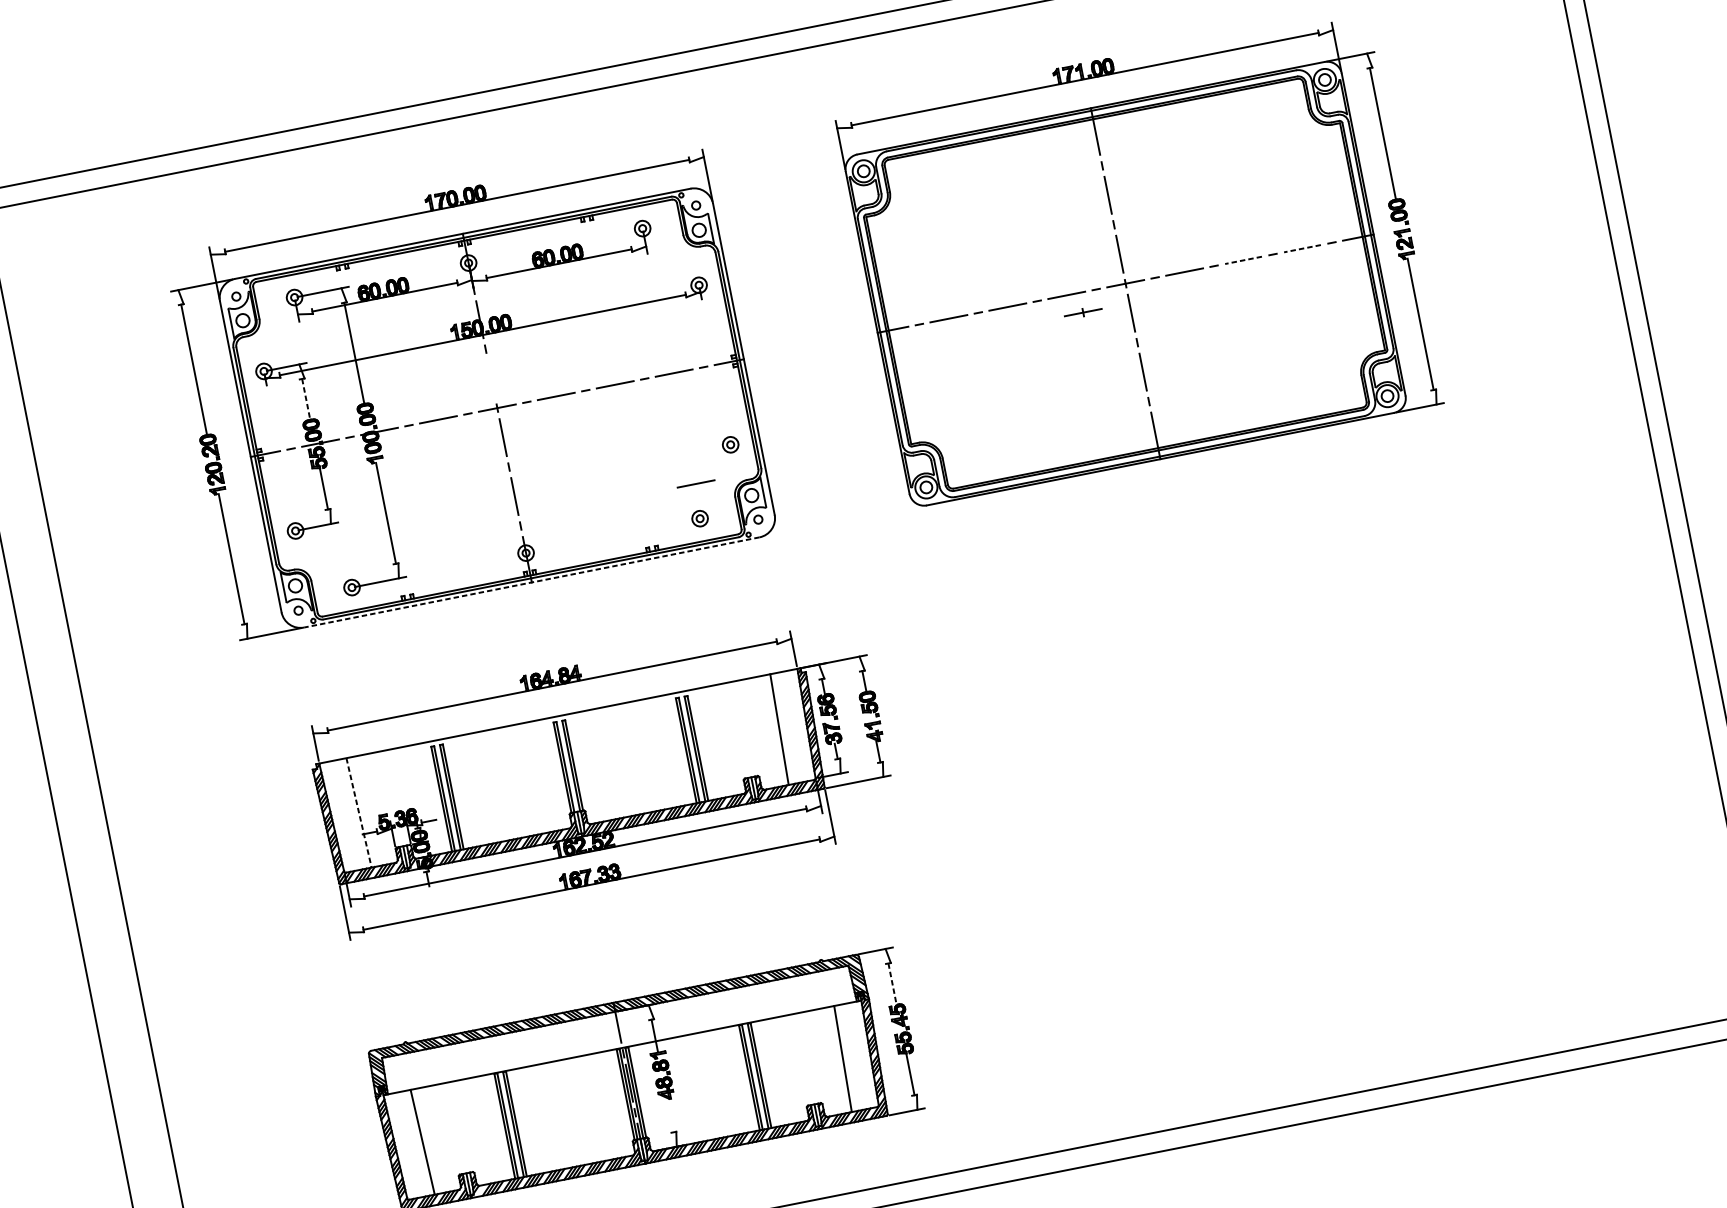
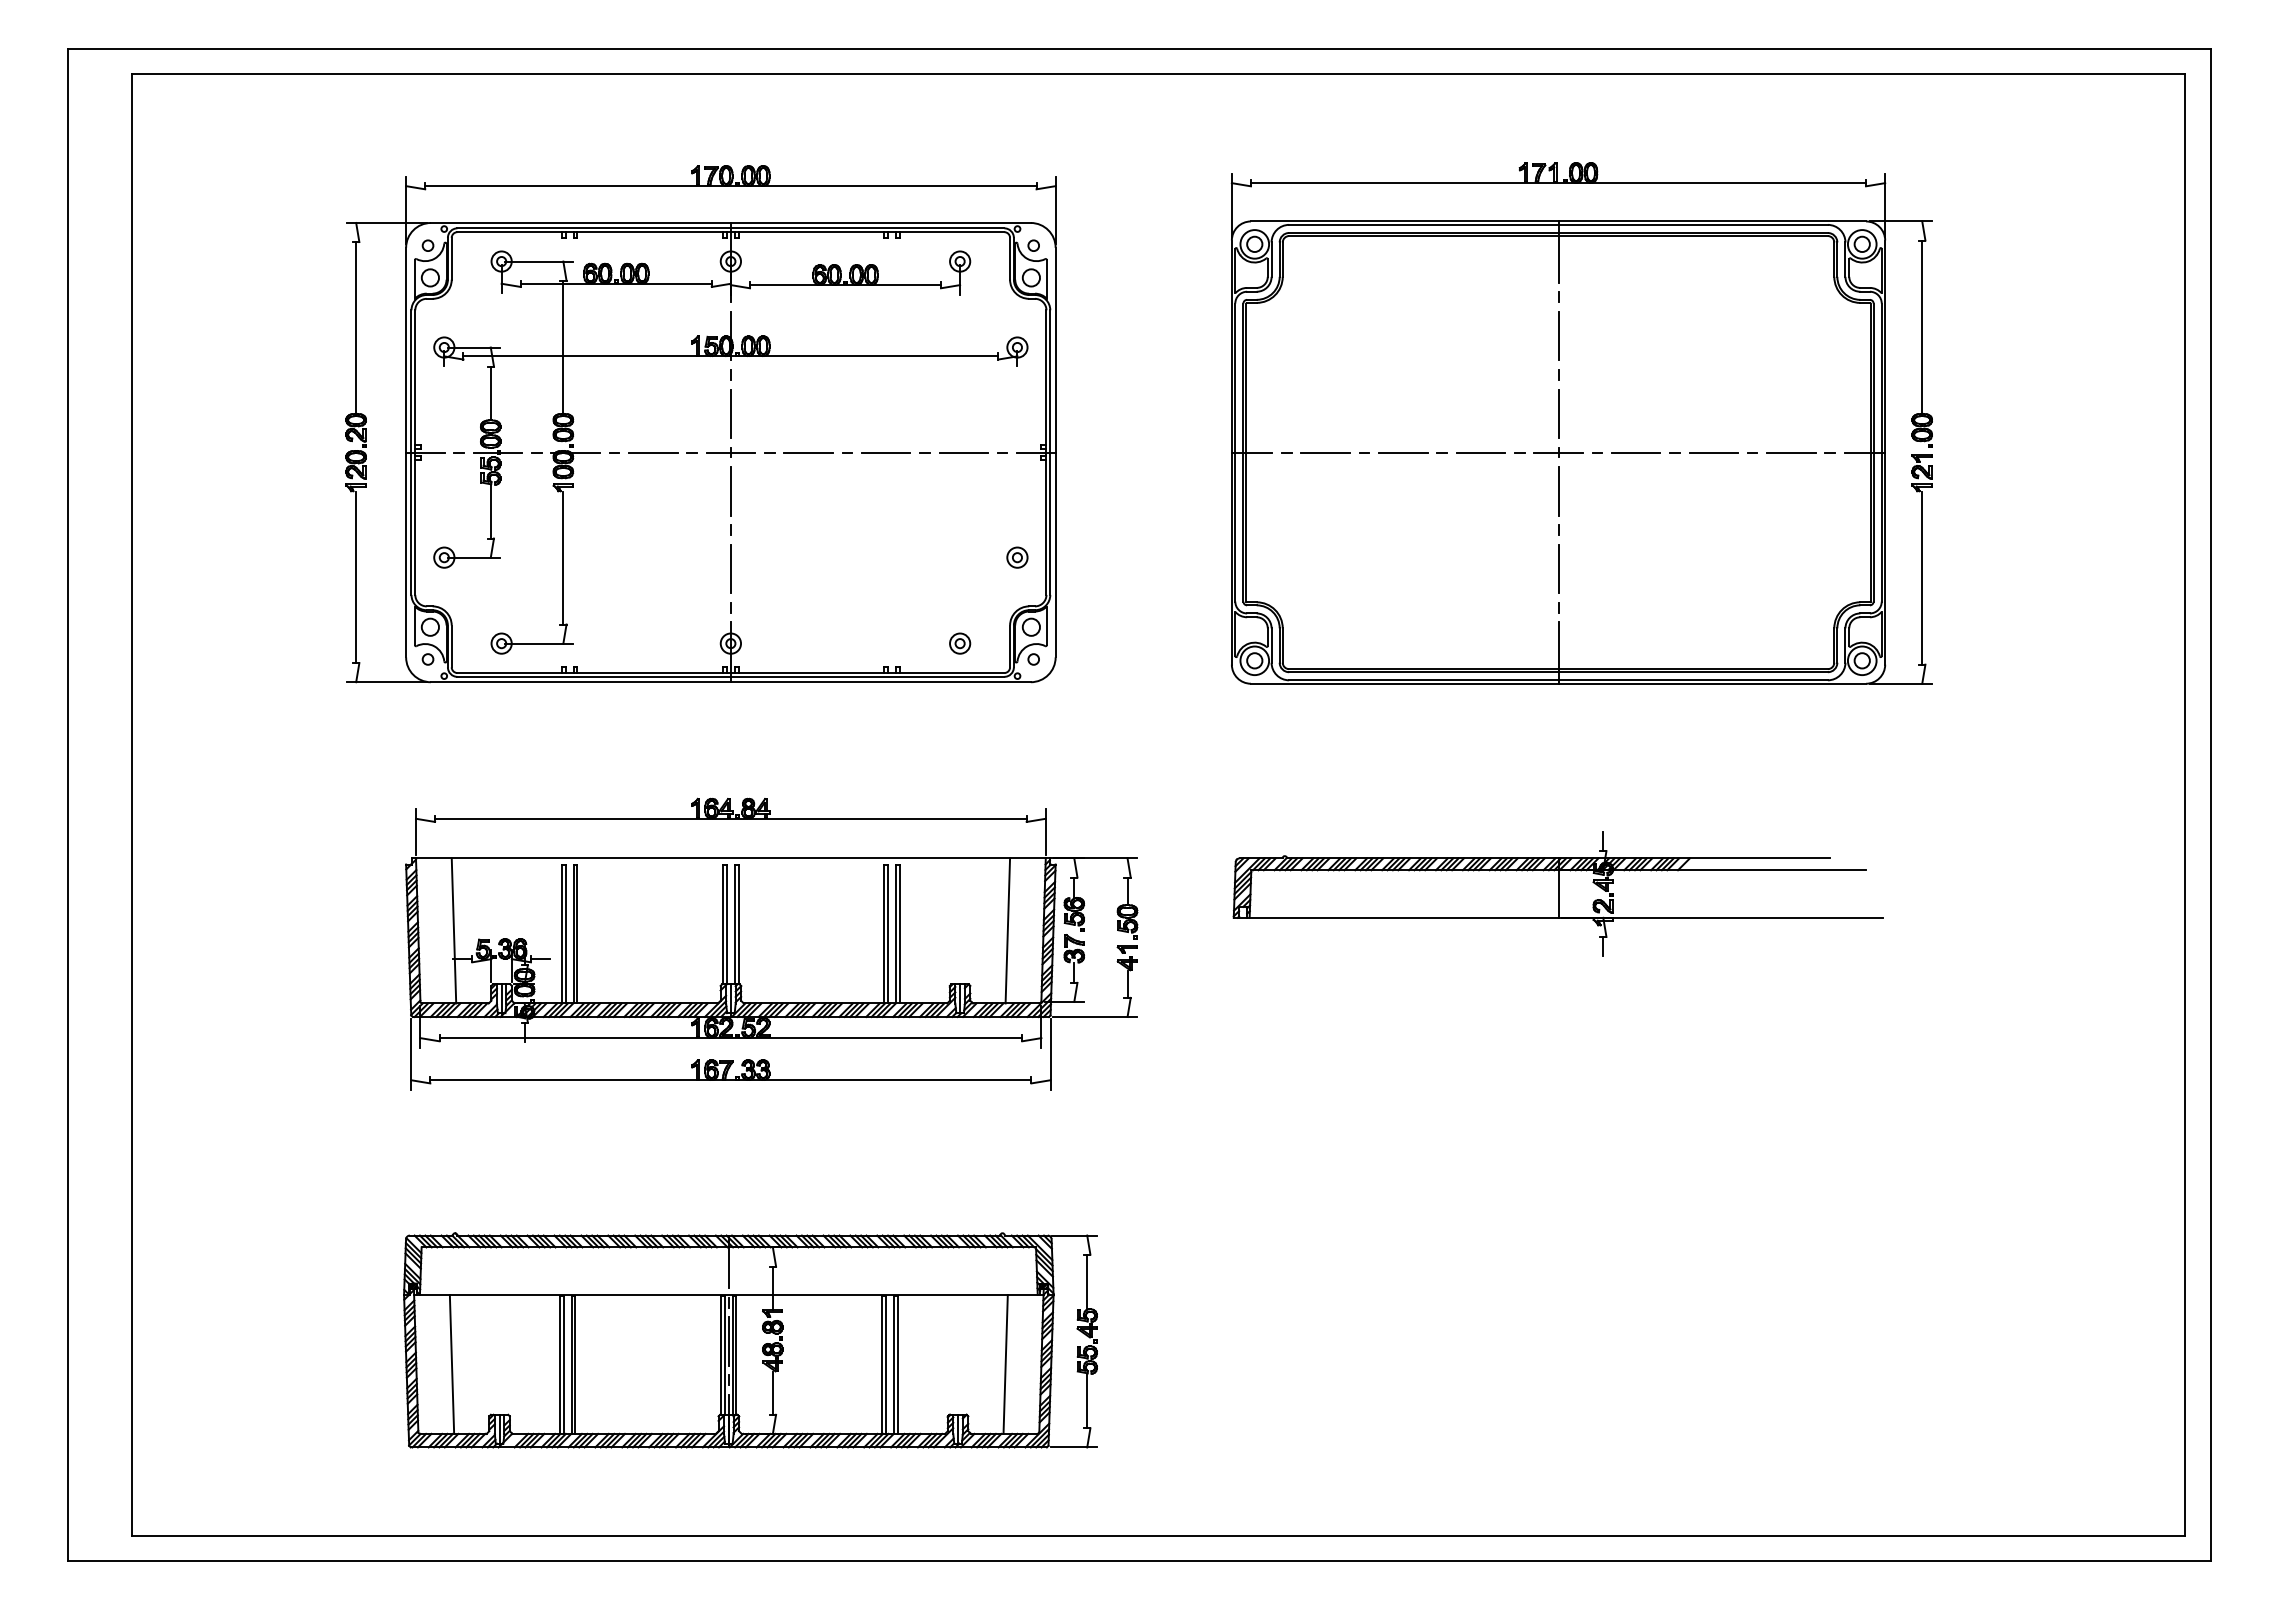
line: (1301, 248) -> (1790, 452), dashed -> solid
line: (1243, 260) -> (1713, 452), dashed -> solid
part: (1083, 312) -> (1497, 478), removed
line: (491, 378) -> (730, 413), added
line: (305, 399) -> (490, 393), dashed -> solid
line: (695, 483) -> (963, 598), removed
line: (531, 582) -> (730, 682), dashed -> solid
part: (1191, 618) -> (1557, 893), added
line: (358, 812) -> (453, 930), dashed -> solid
line: (892, 984) -> (1087, 1282), dashed -> solid
line: (670, 1115) -> (772, 1392), added

